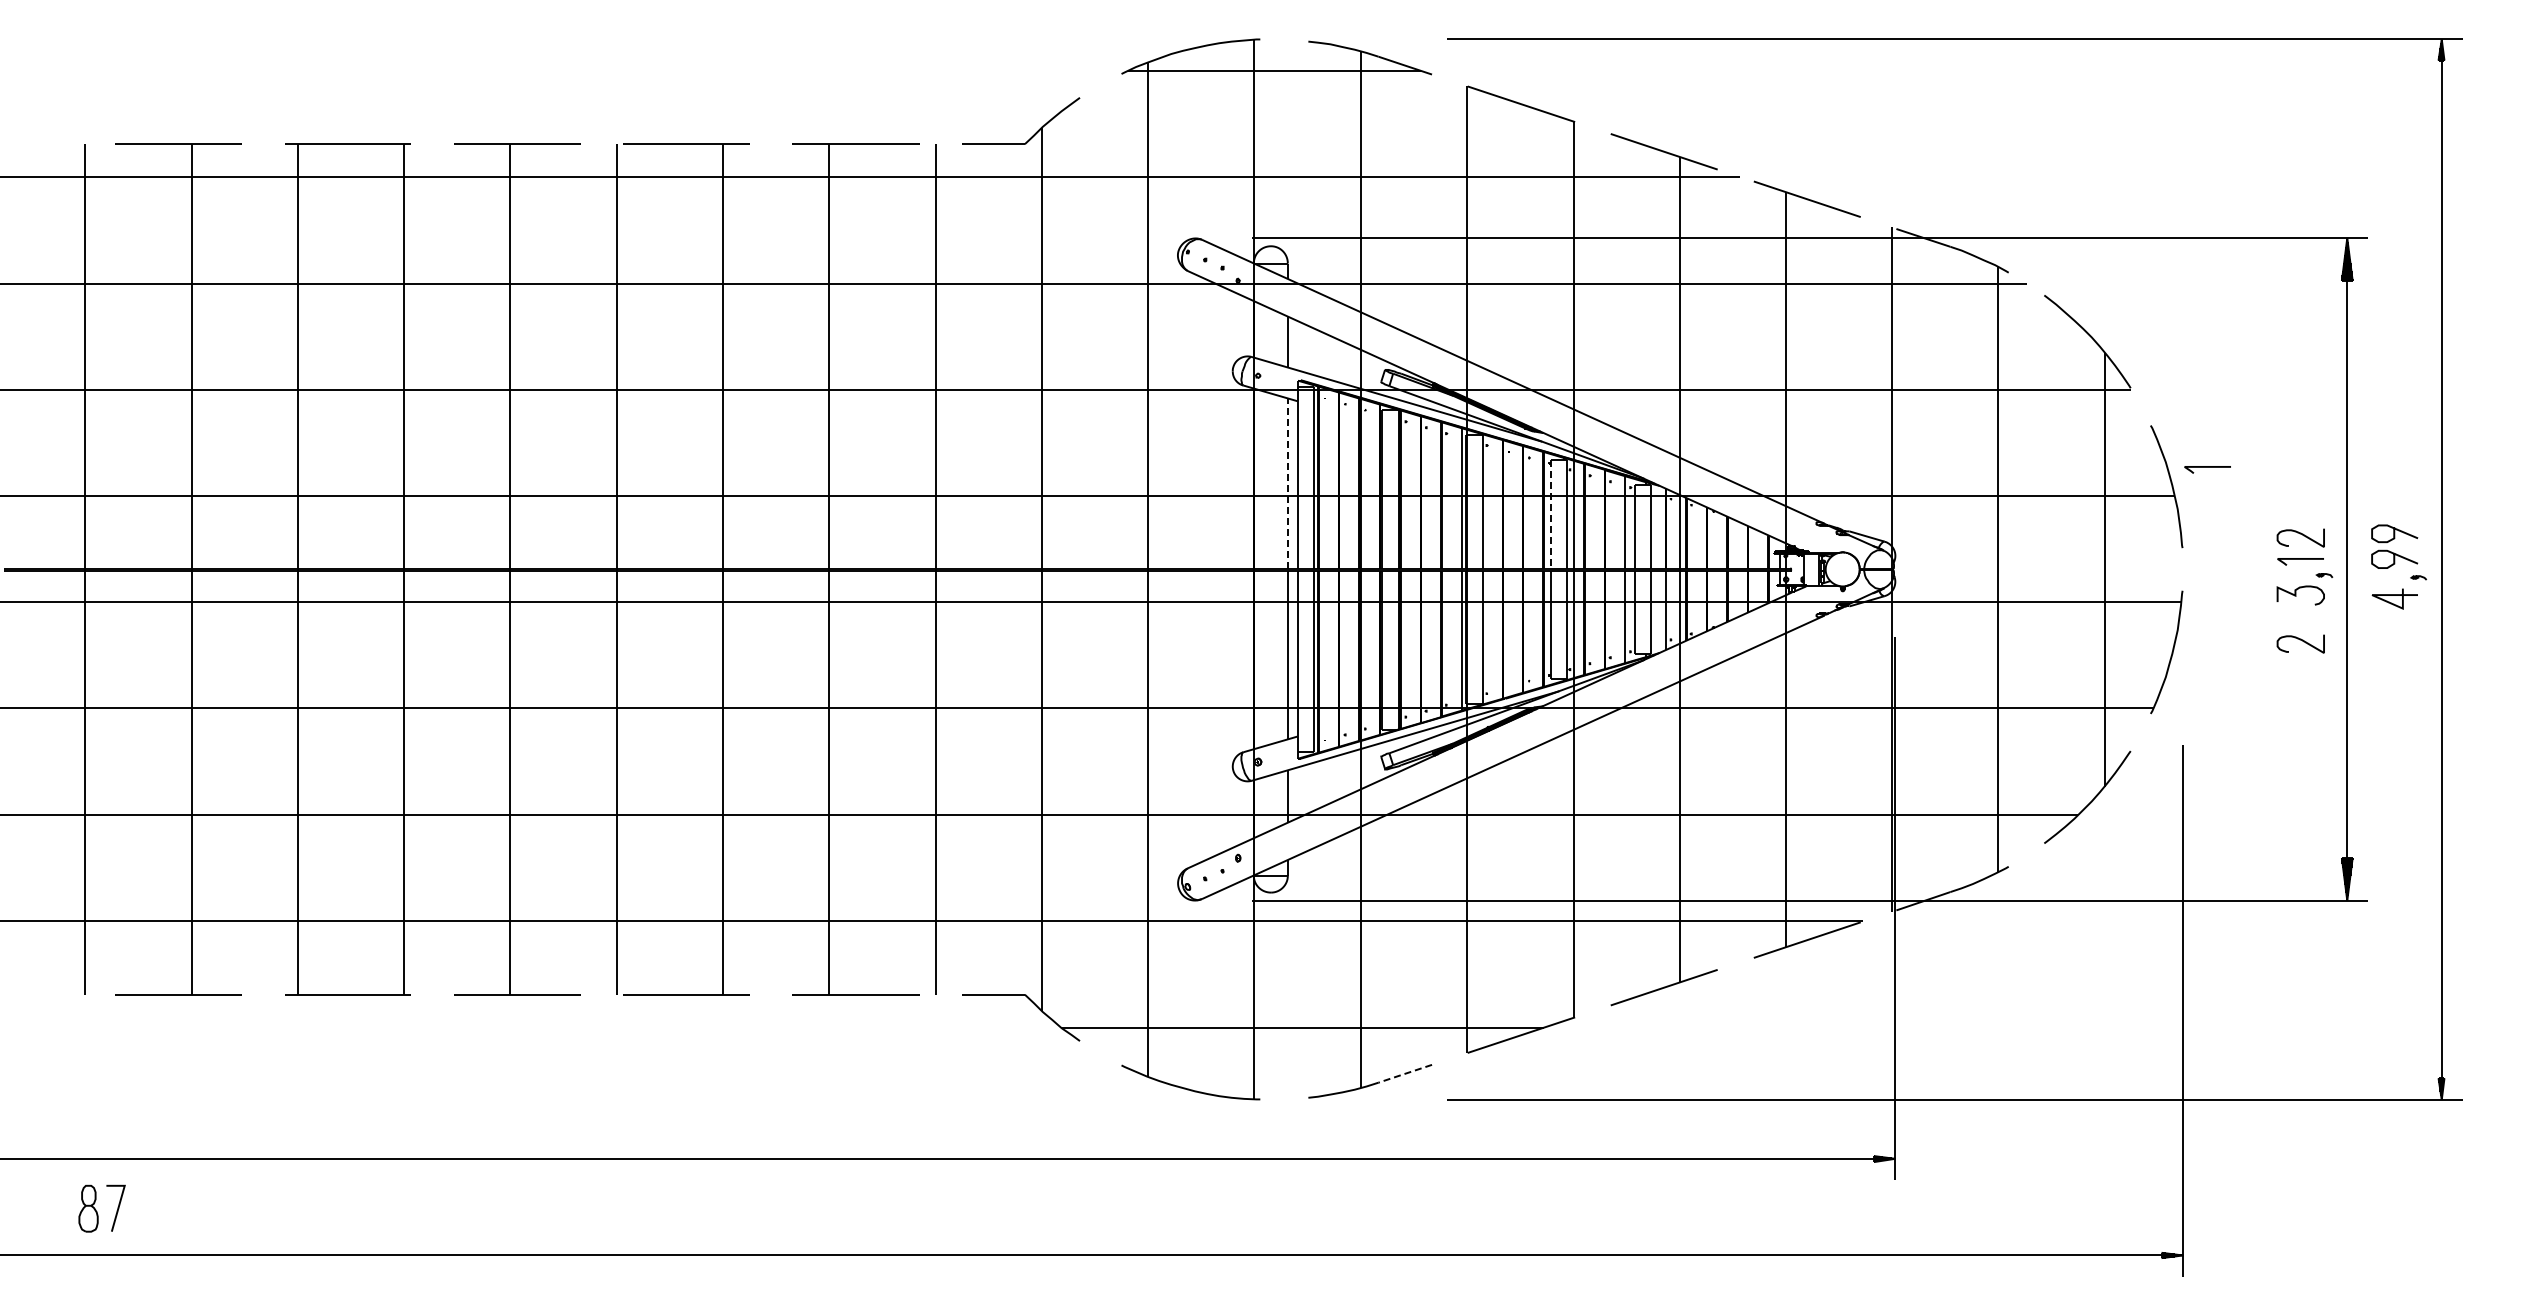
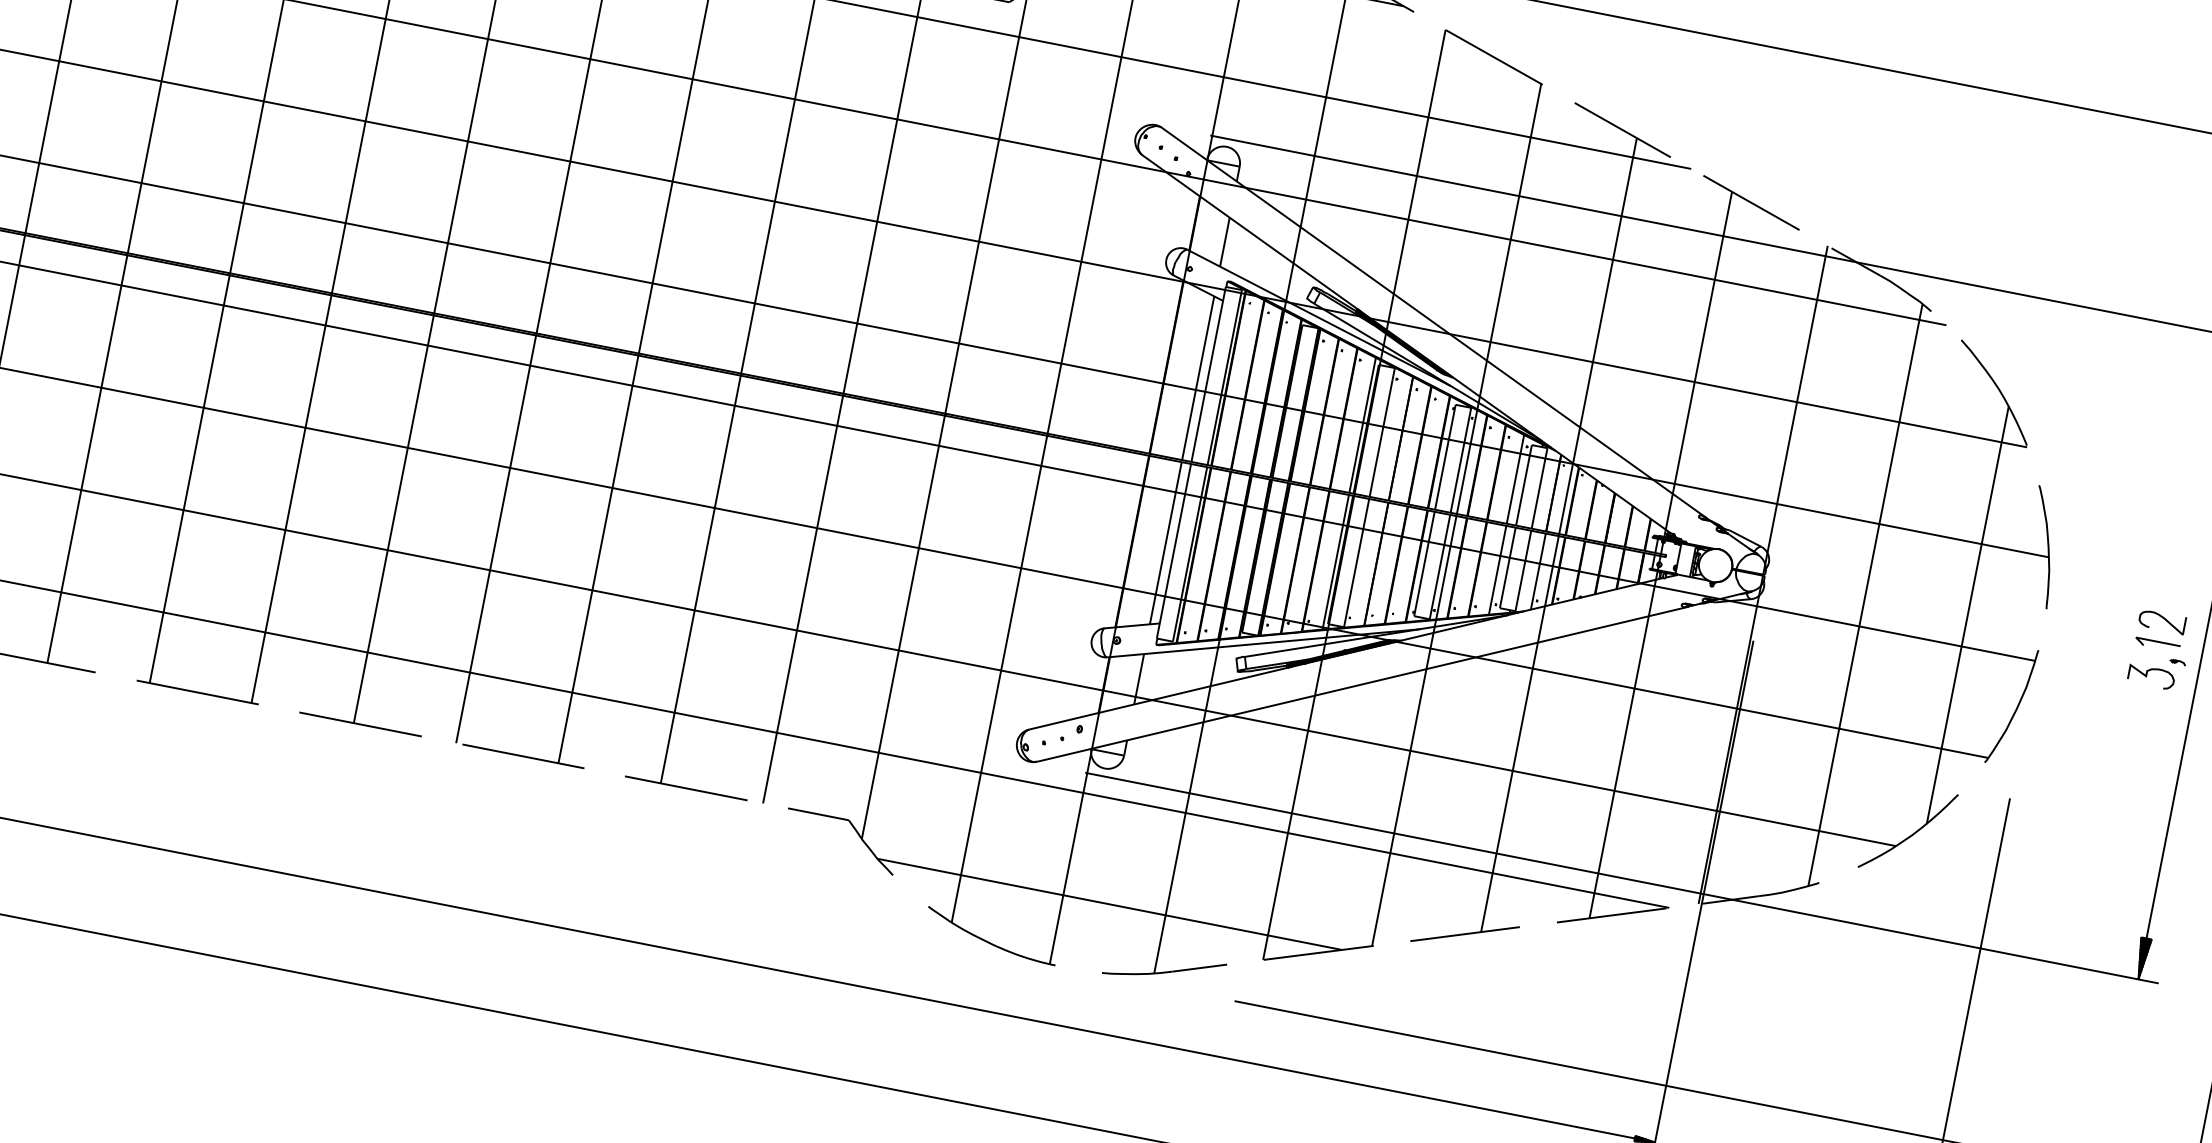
line: (2207, 467) -> (2085, 536), removed
line: (1287, 483) -> (1197, 378), dashed -> solid
line: (1550, 514) -> (1444, 457), dashed -> solid
curve: (2302, 641) -> (2144, 721), removed
line: (1404, 1073) -> (1199, 967), dashed -> solid

